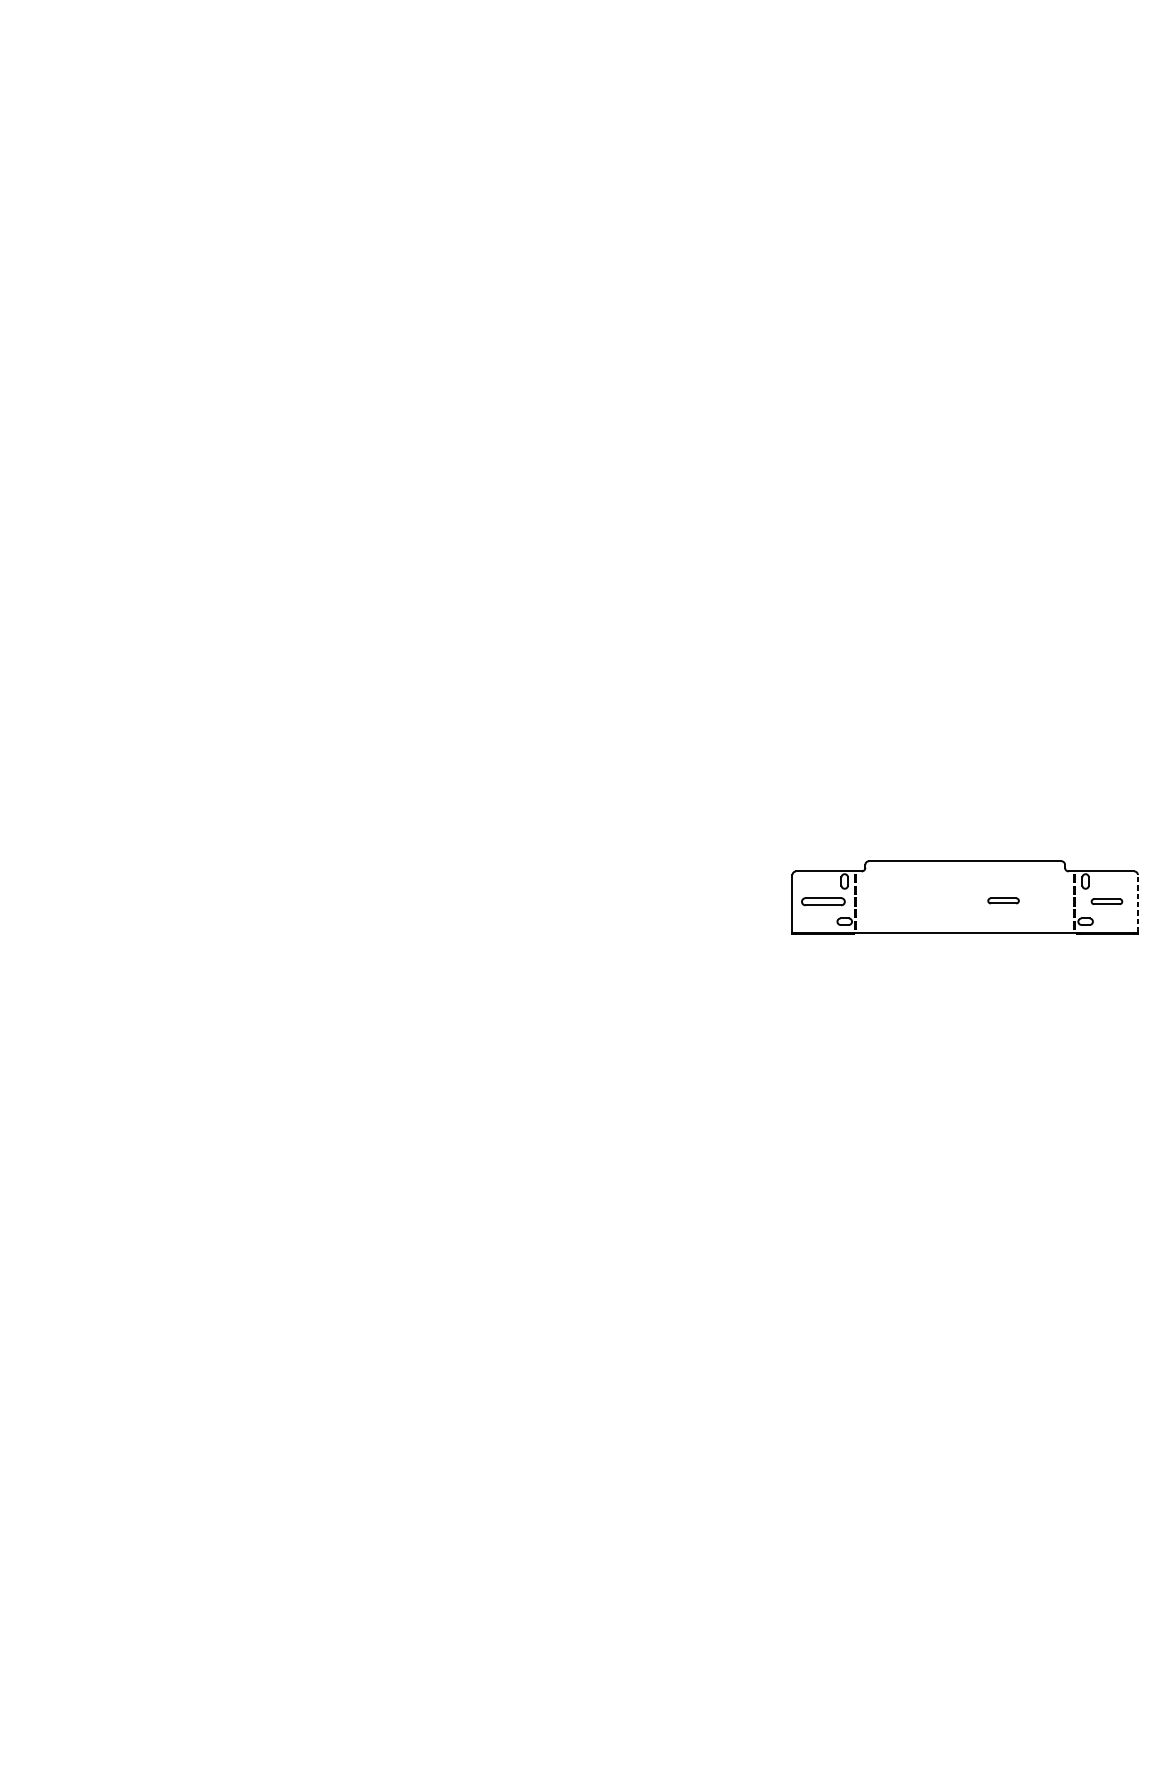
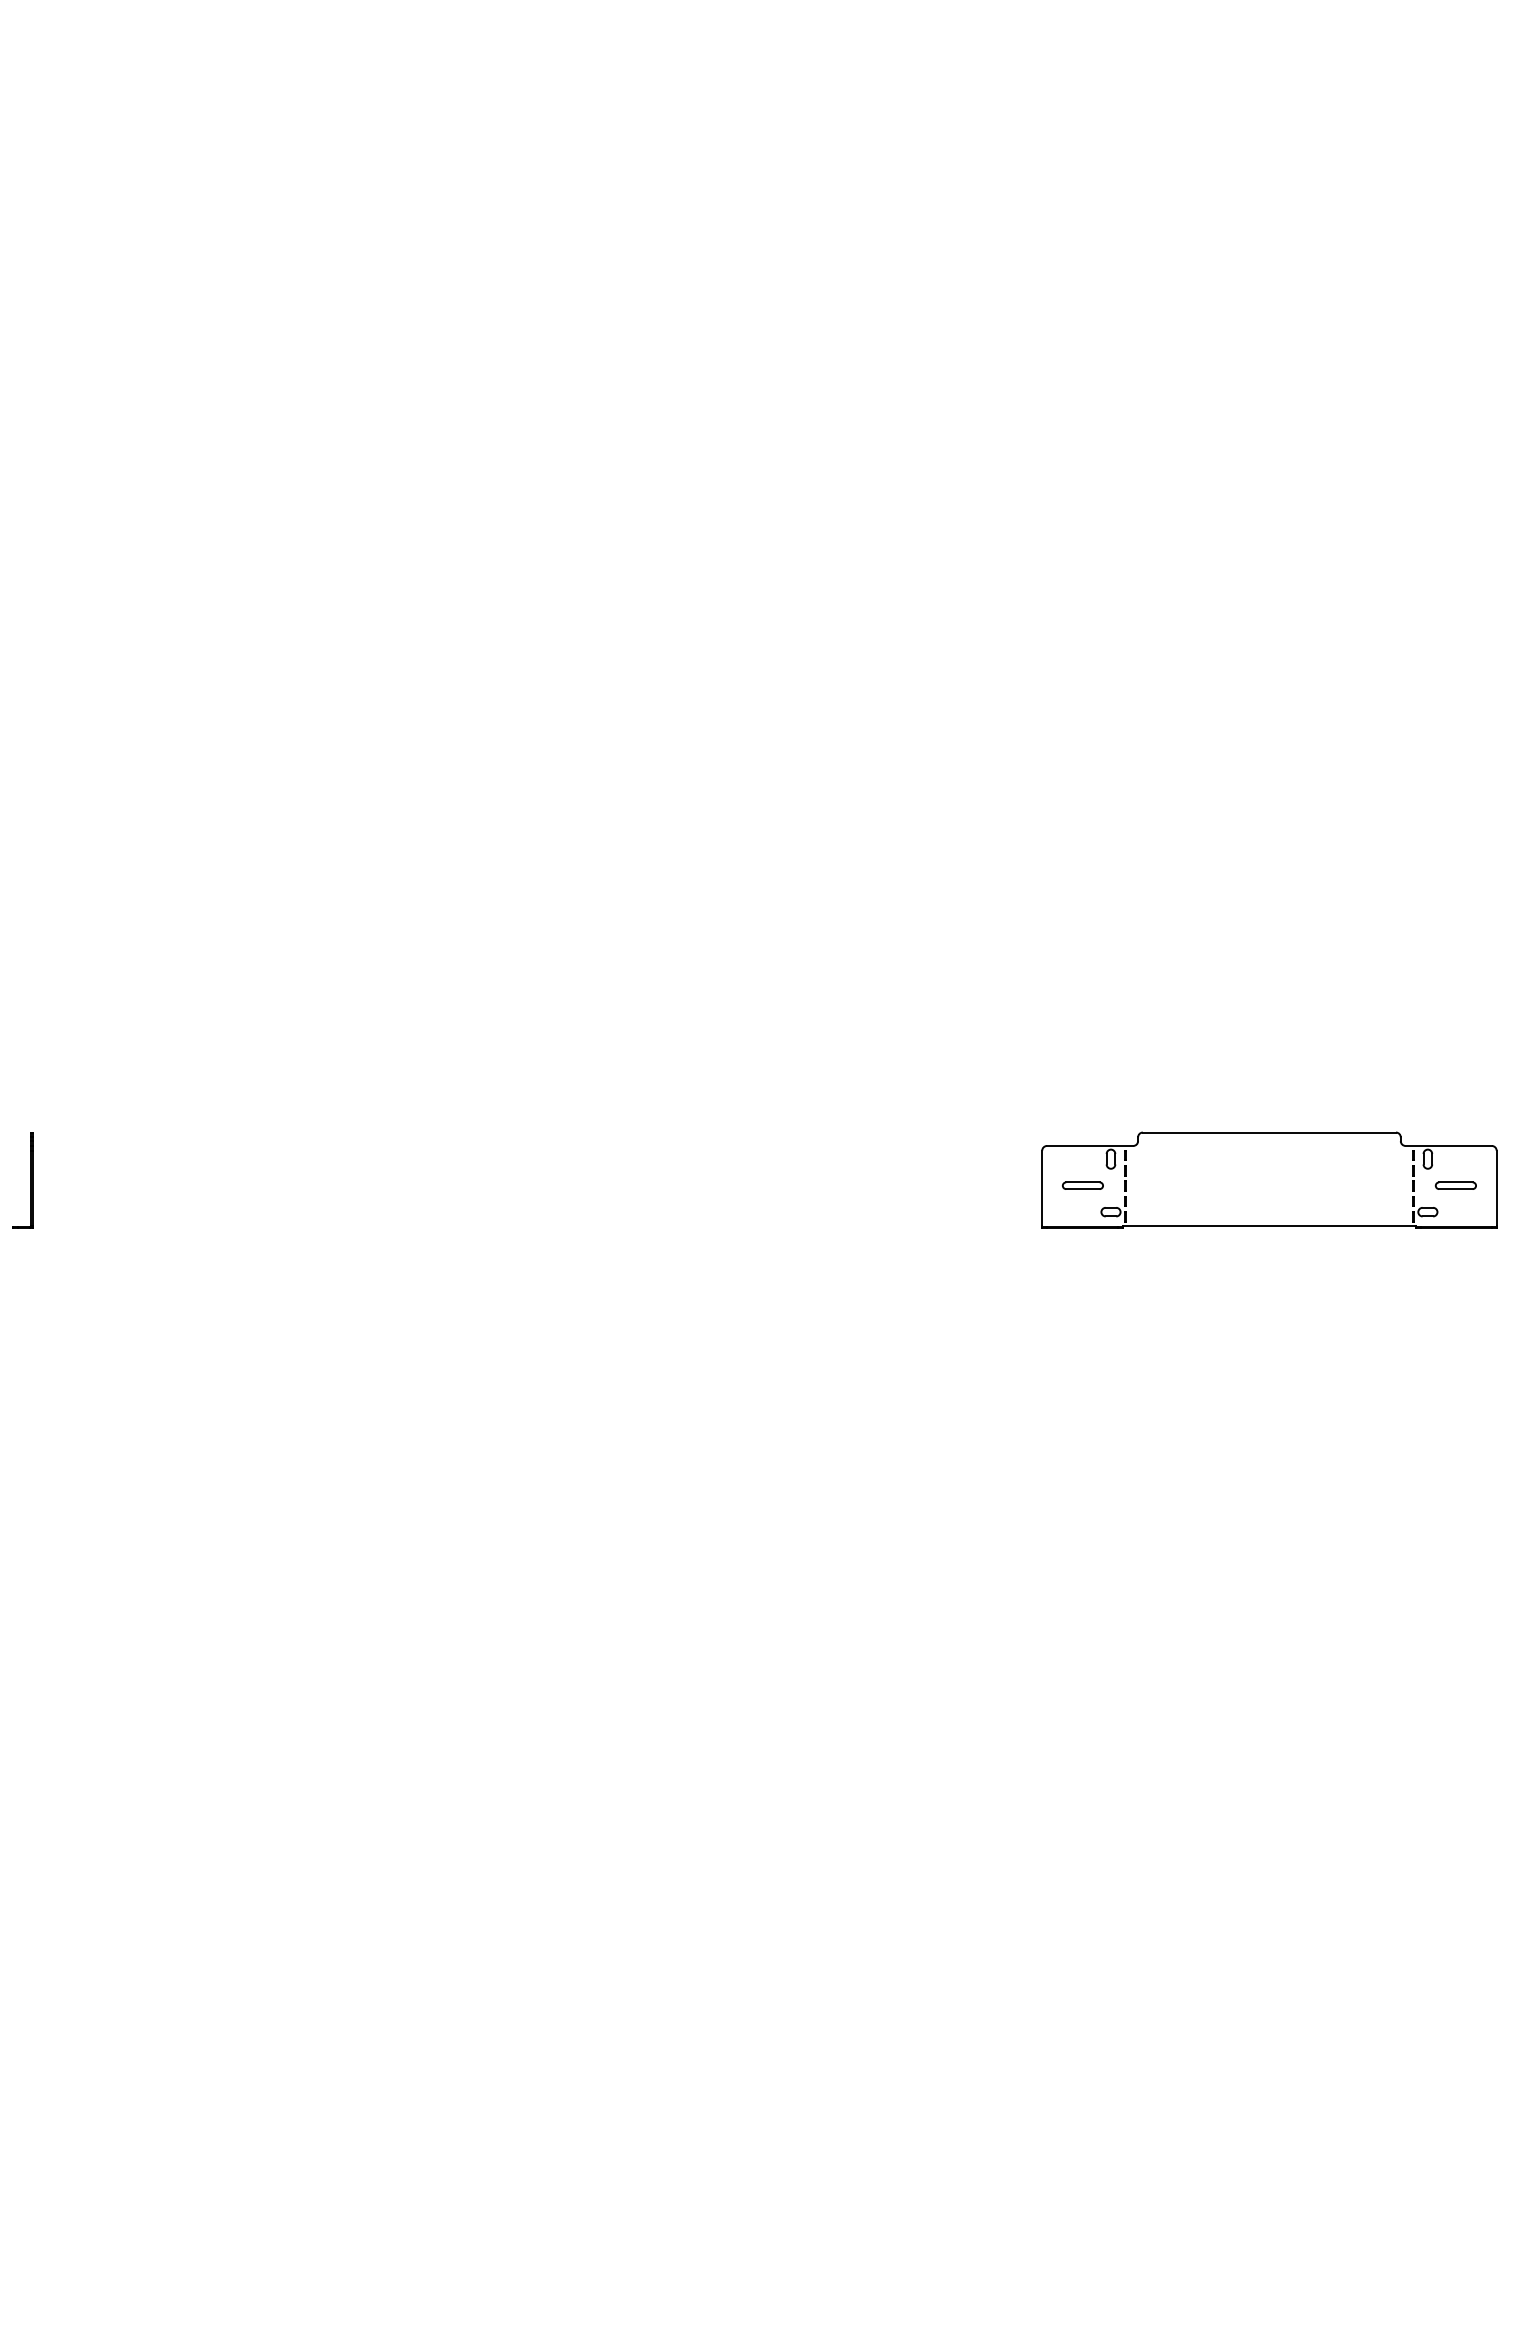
part: (23, 897) -> (30, 1180), added
part: (1003, 900) -> (1319, 1184), removed
part: (823, 901) -> (1082, 1185), size x0.71
line: (1137, 903) -> (1496, 1188), dashed -> solid

